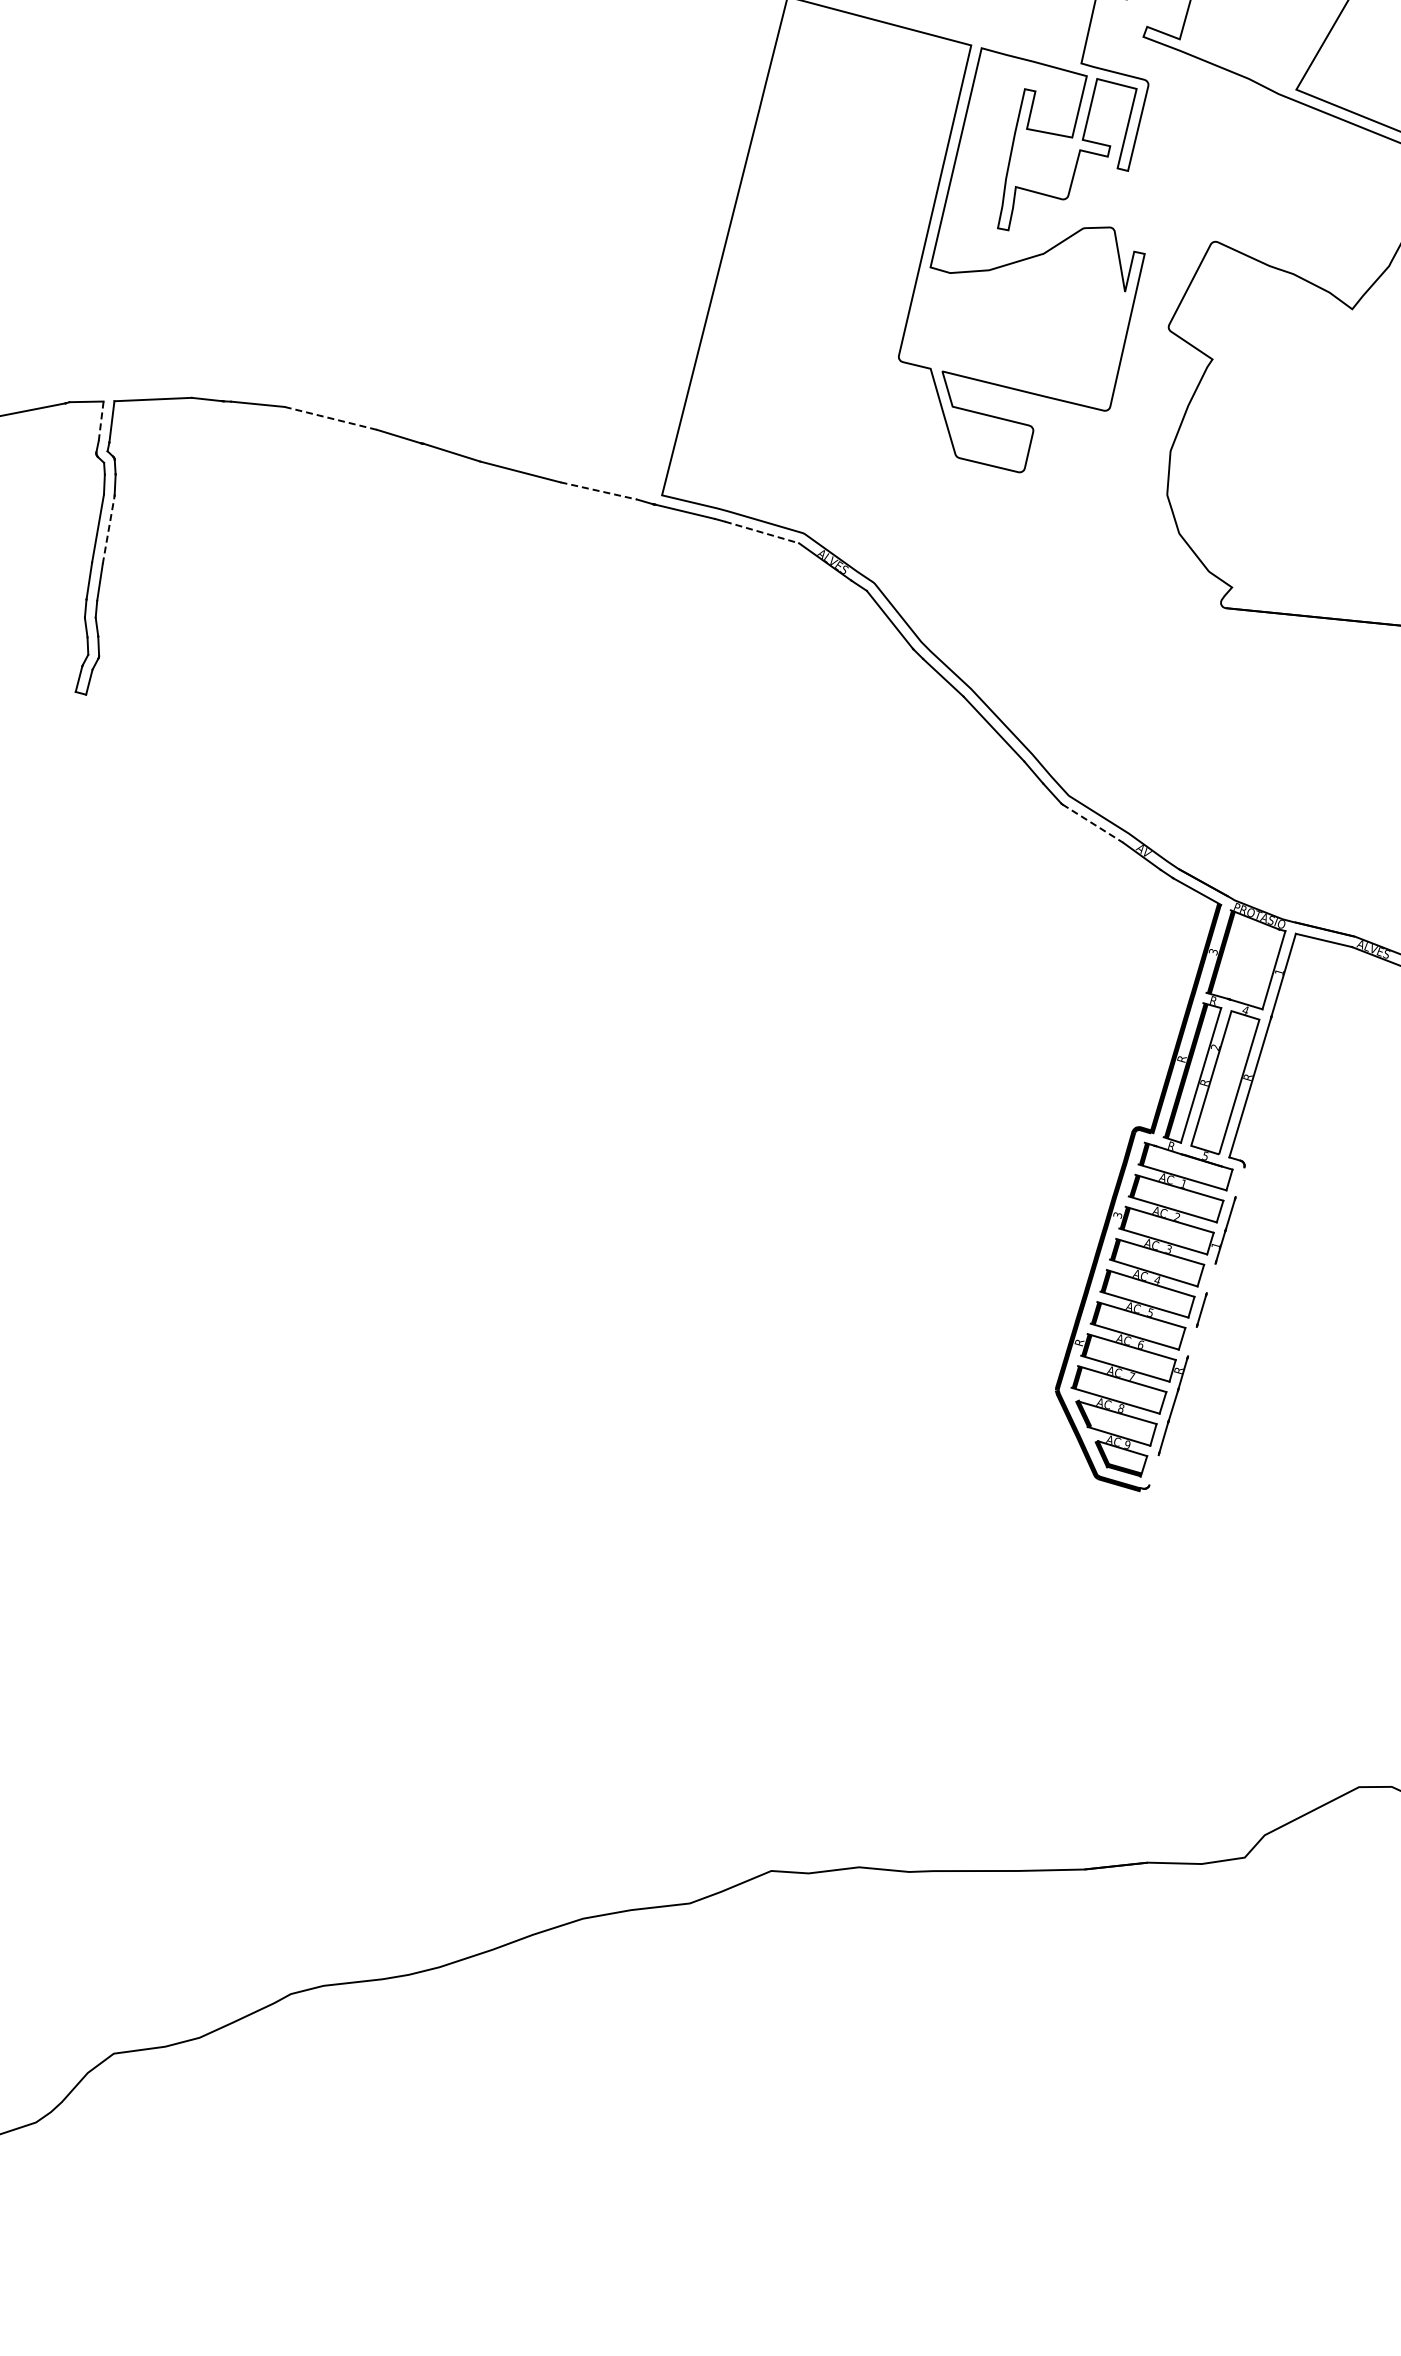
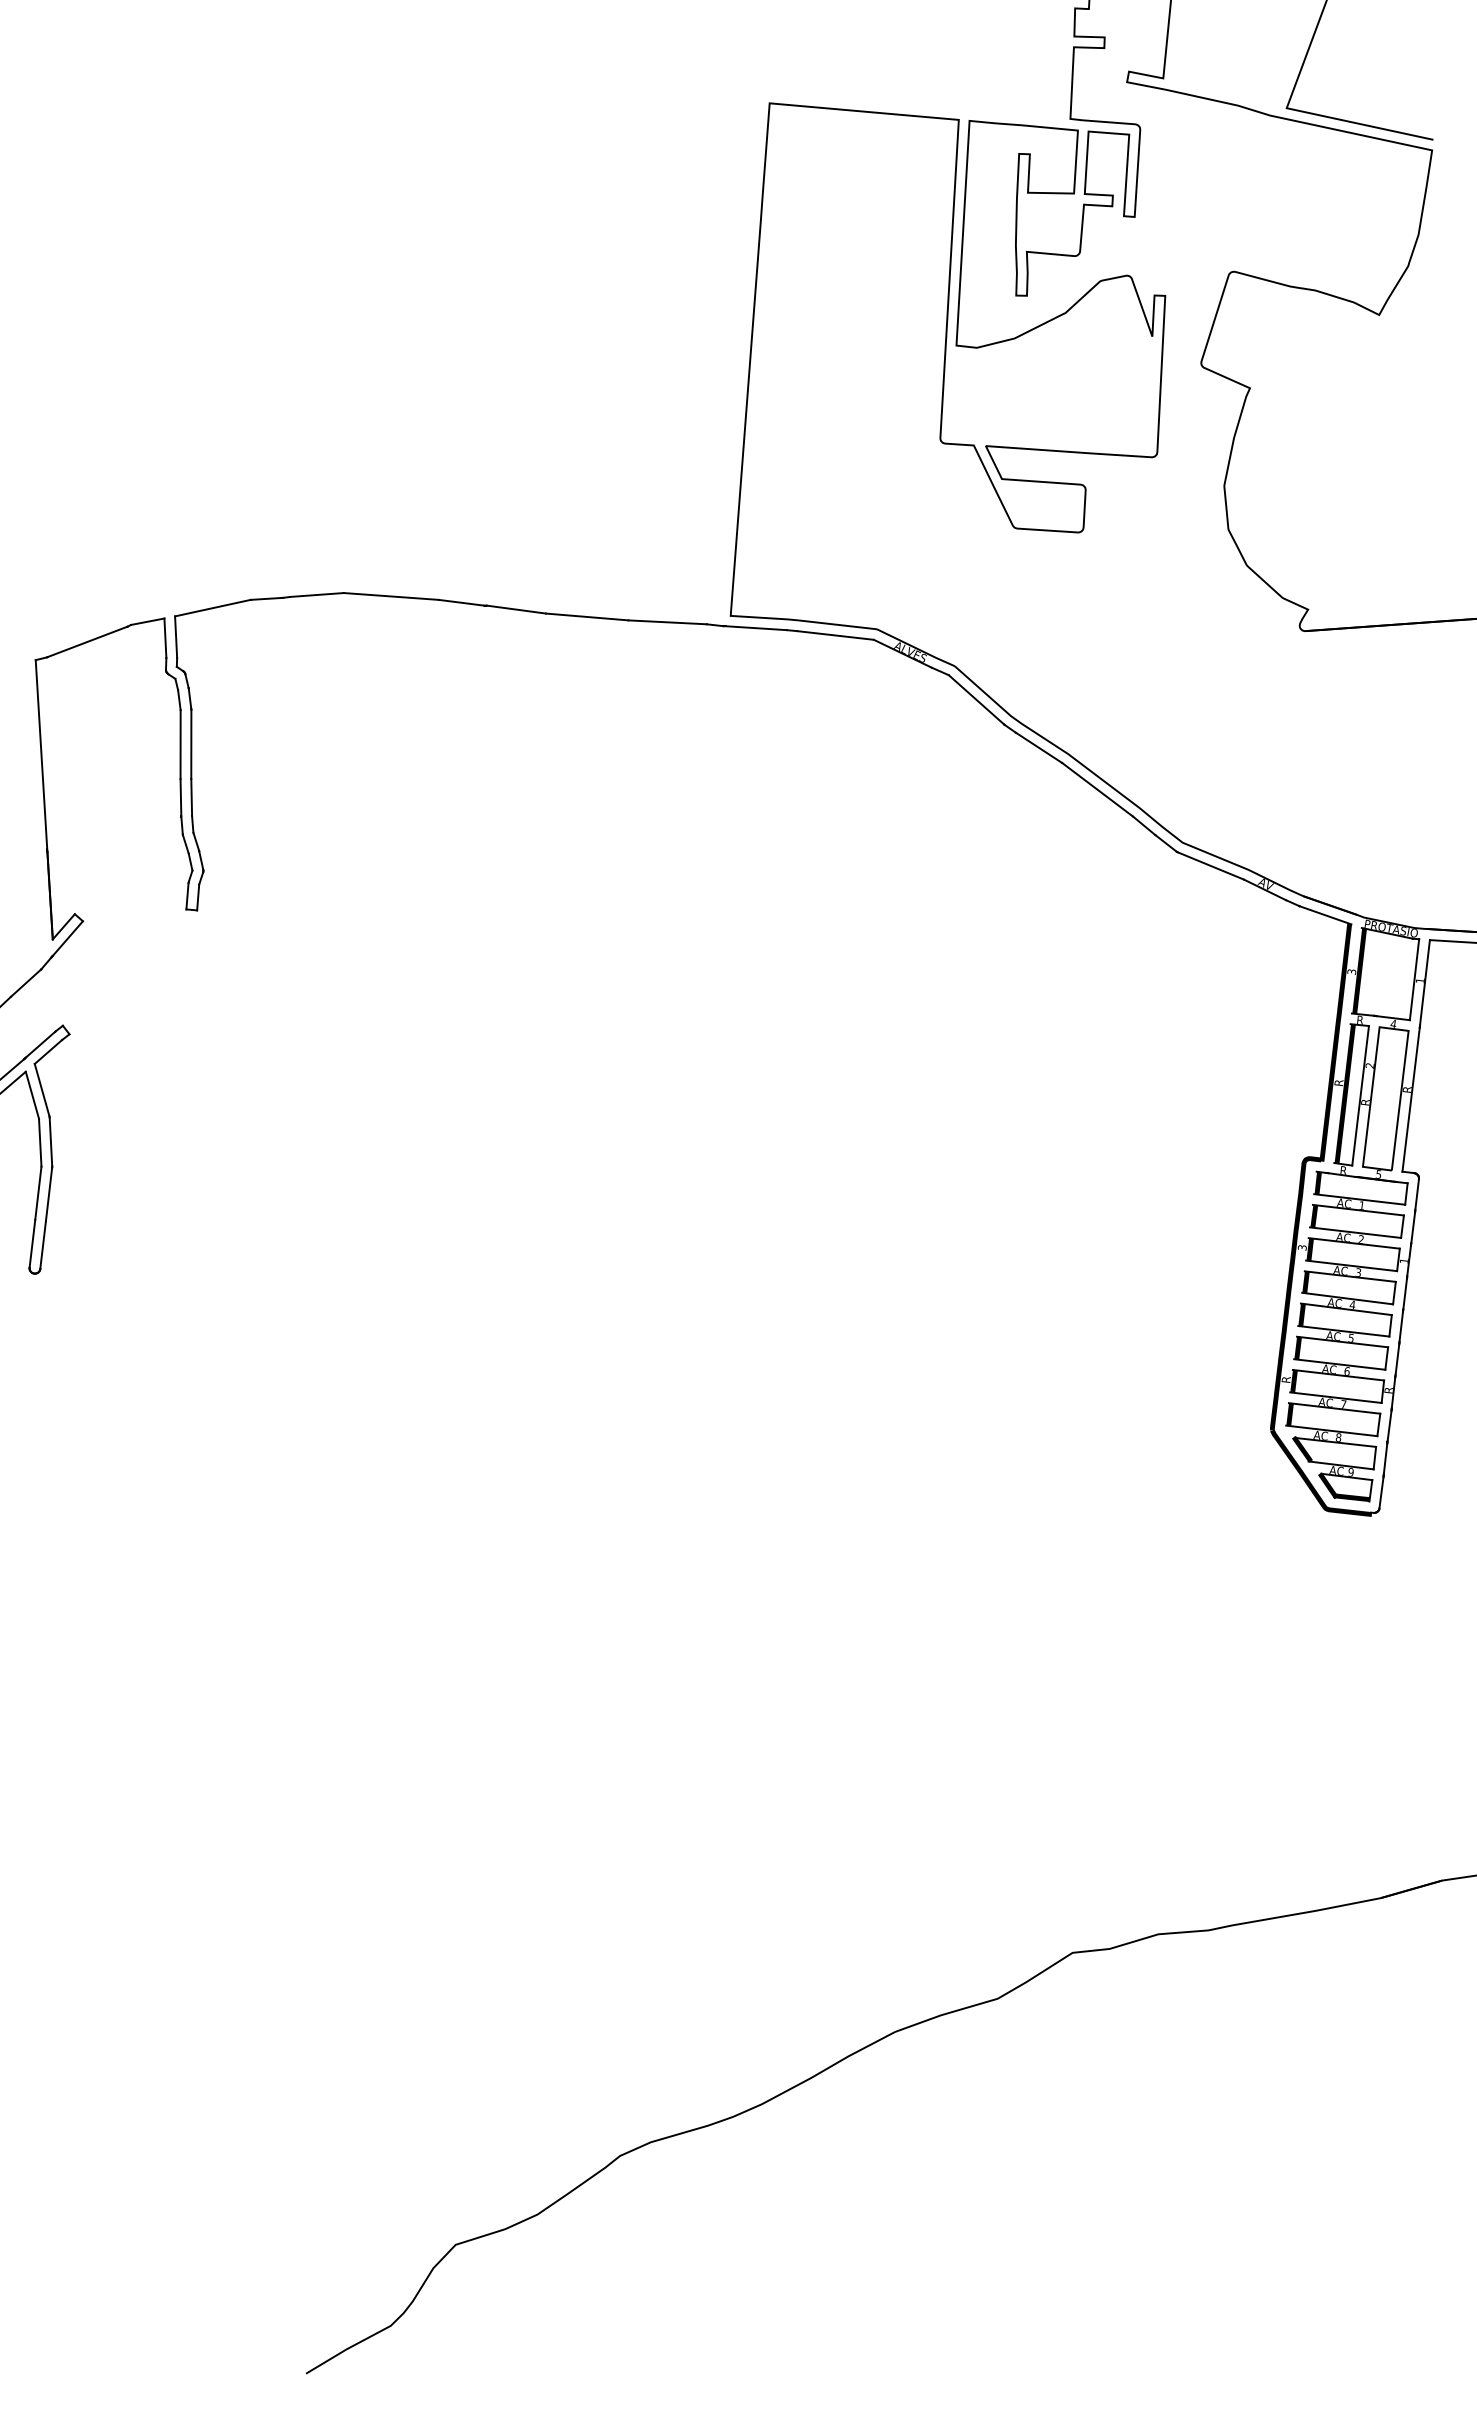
line: (331, 418) -> (391, 596), dashed -> solid
line: (101, 421) -> (165, 638), dashed -> solid
line: (599, 491) -> (668, 622), dashed -> solid
line: (108, 530) -> (191, 744), dashed -> solid
line: (761, 532) -> (835, 635), dashed -> solid
line: (1093, 824) -> (1211, 866), dashed -> solid
line: (1239, 1182) -> (1416, 1194), added
line: (1210, 1277) -> (1404, 1293), added
line: (1192, 1341) -> (1397, 1359), added
line: (1154, 1469) -> (1381, 1492), added

